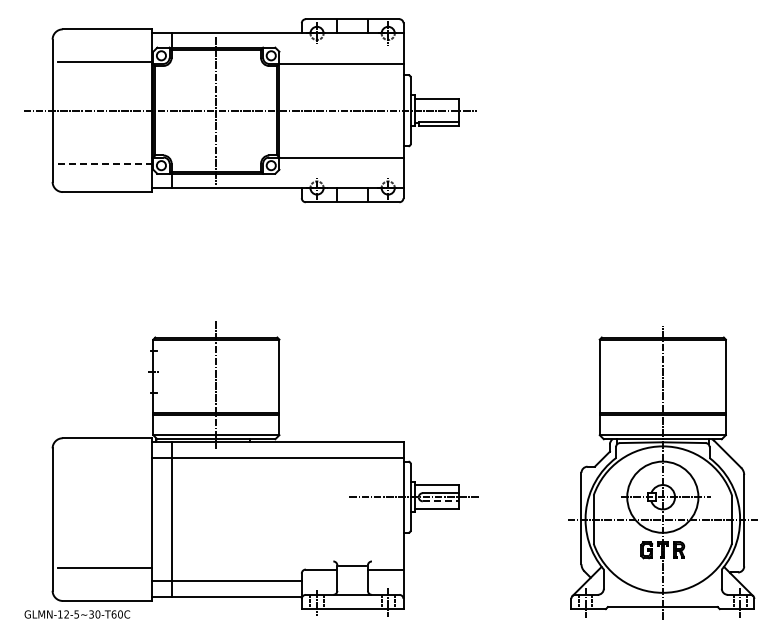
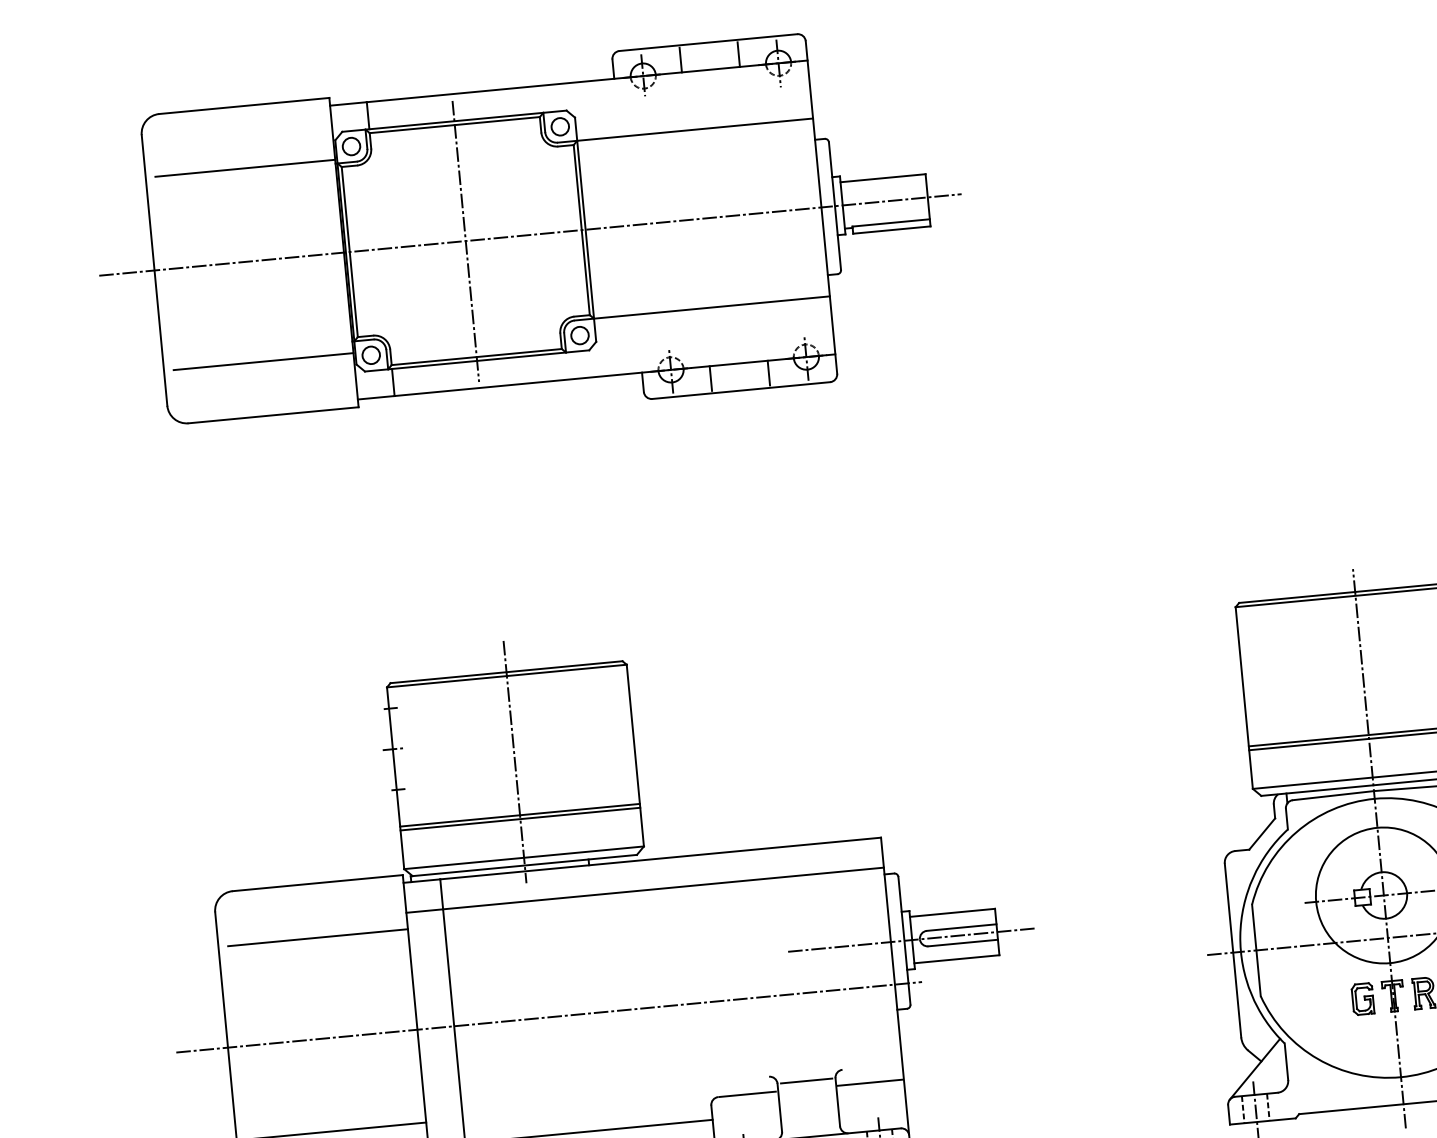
line: (105, 163) -> (264, 361), dashed -> solid
line: (104, 466) -> (317, 937), added
line: (441, 501) -> (963, 943), dashed -> solid
line: (221, 519) -> (548, 1017), added

